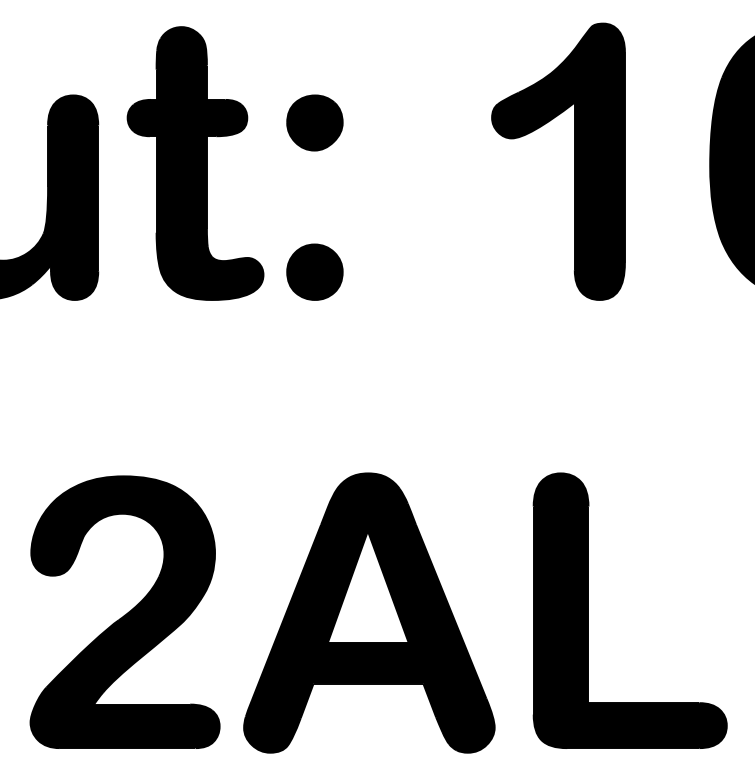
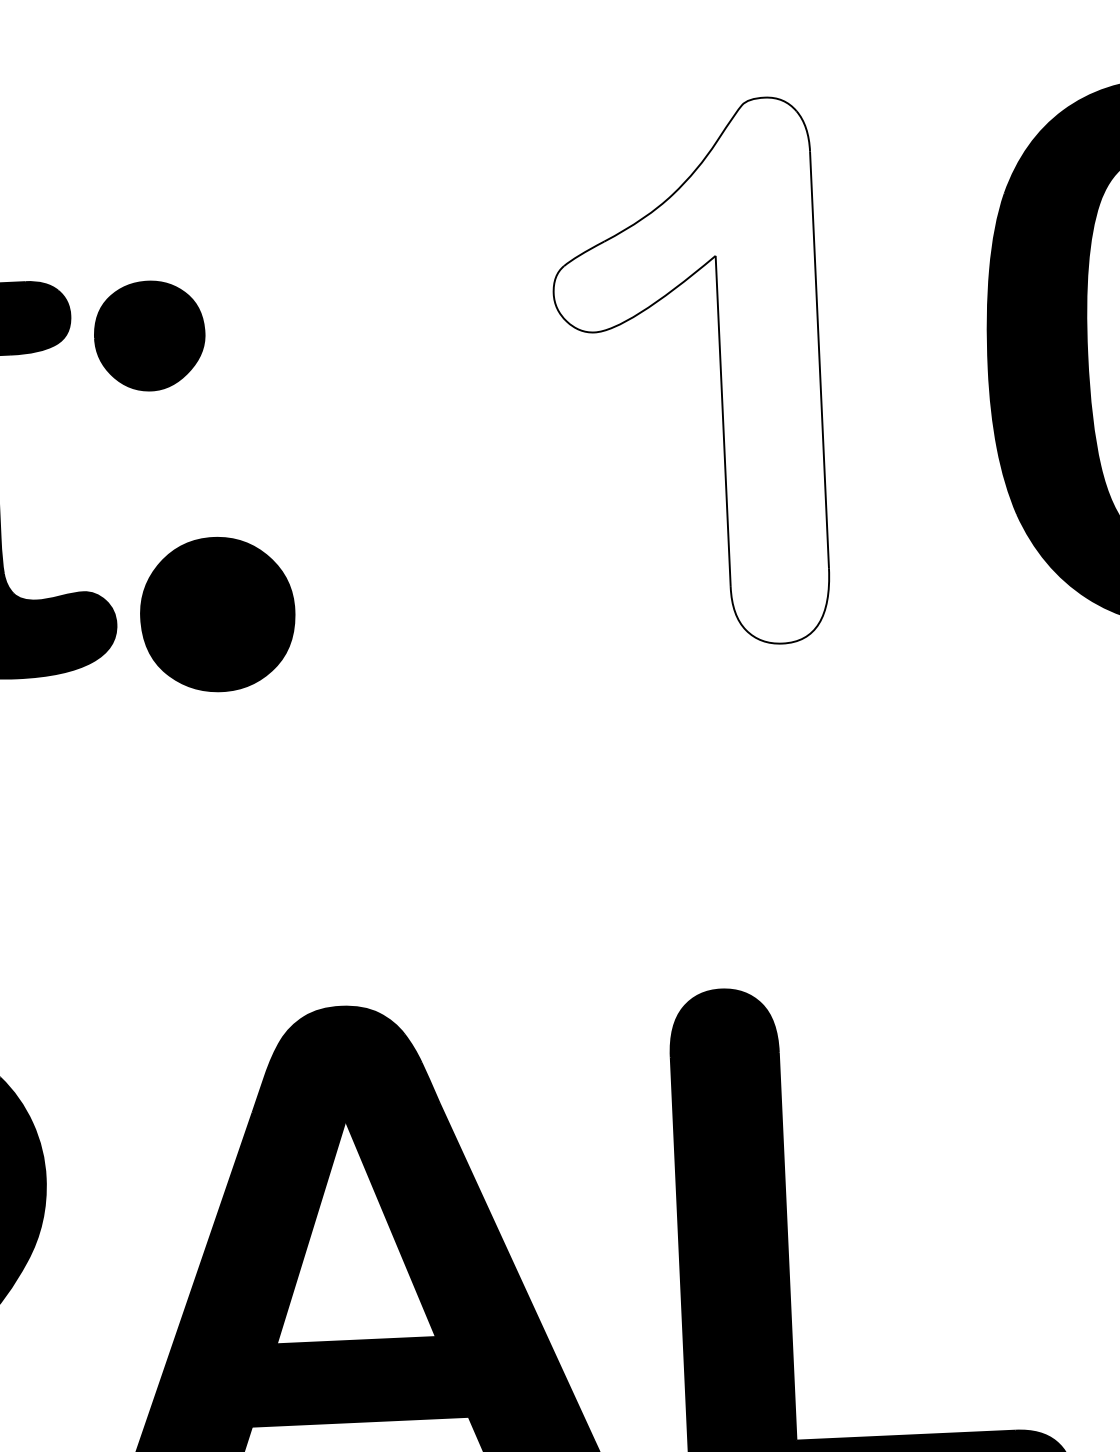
part: (314, 122) -> (148, 335), moved
fill: (558, 161) -> (688, 373), removed
part: (314, 271) -> (216, 612), size x1.4

